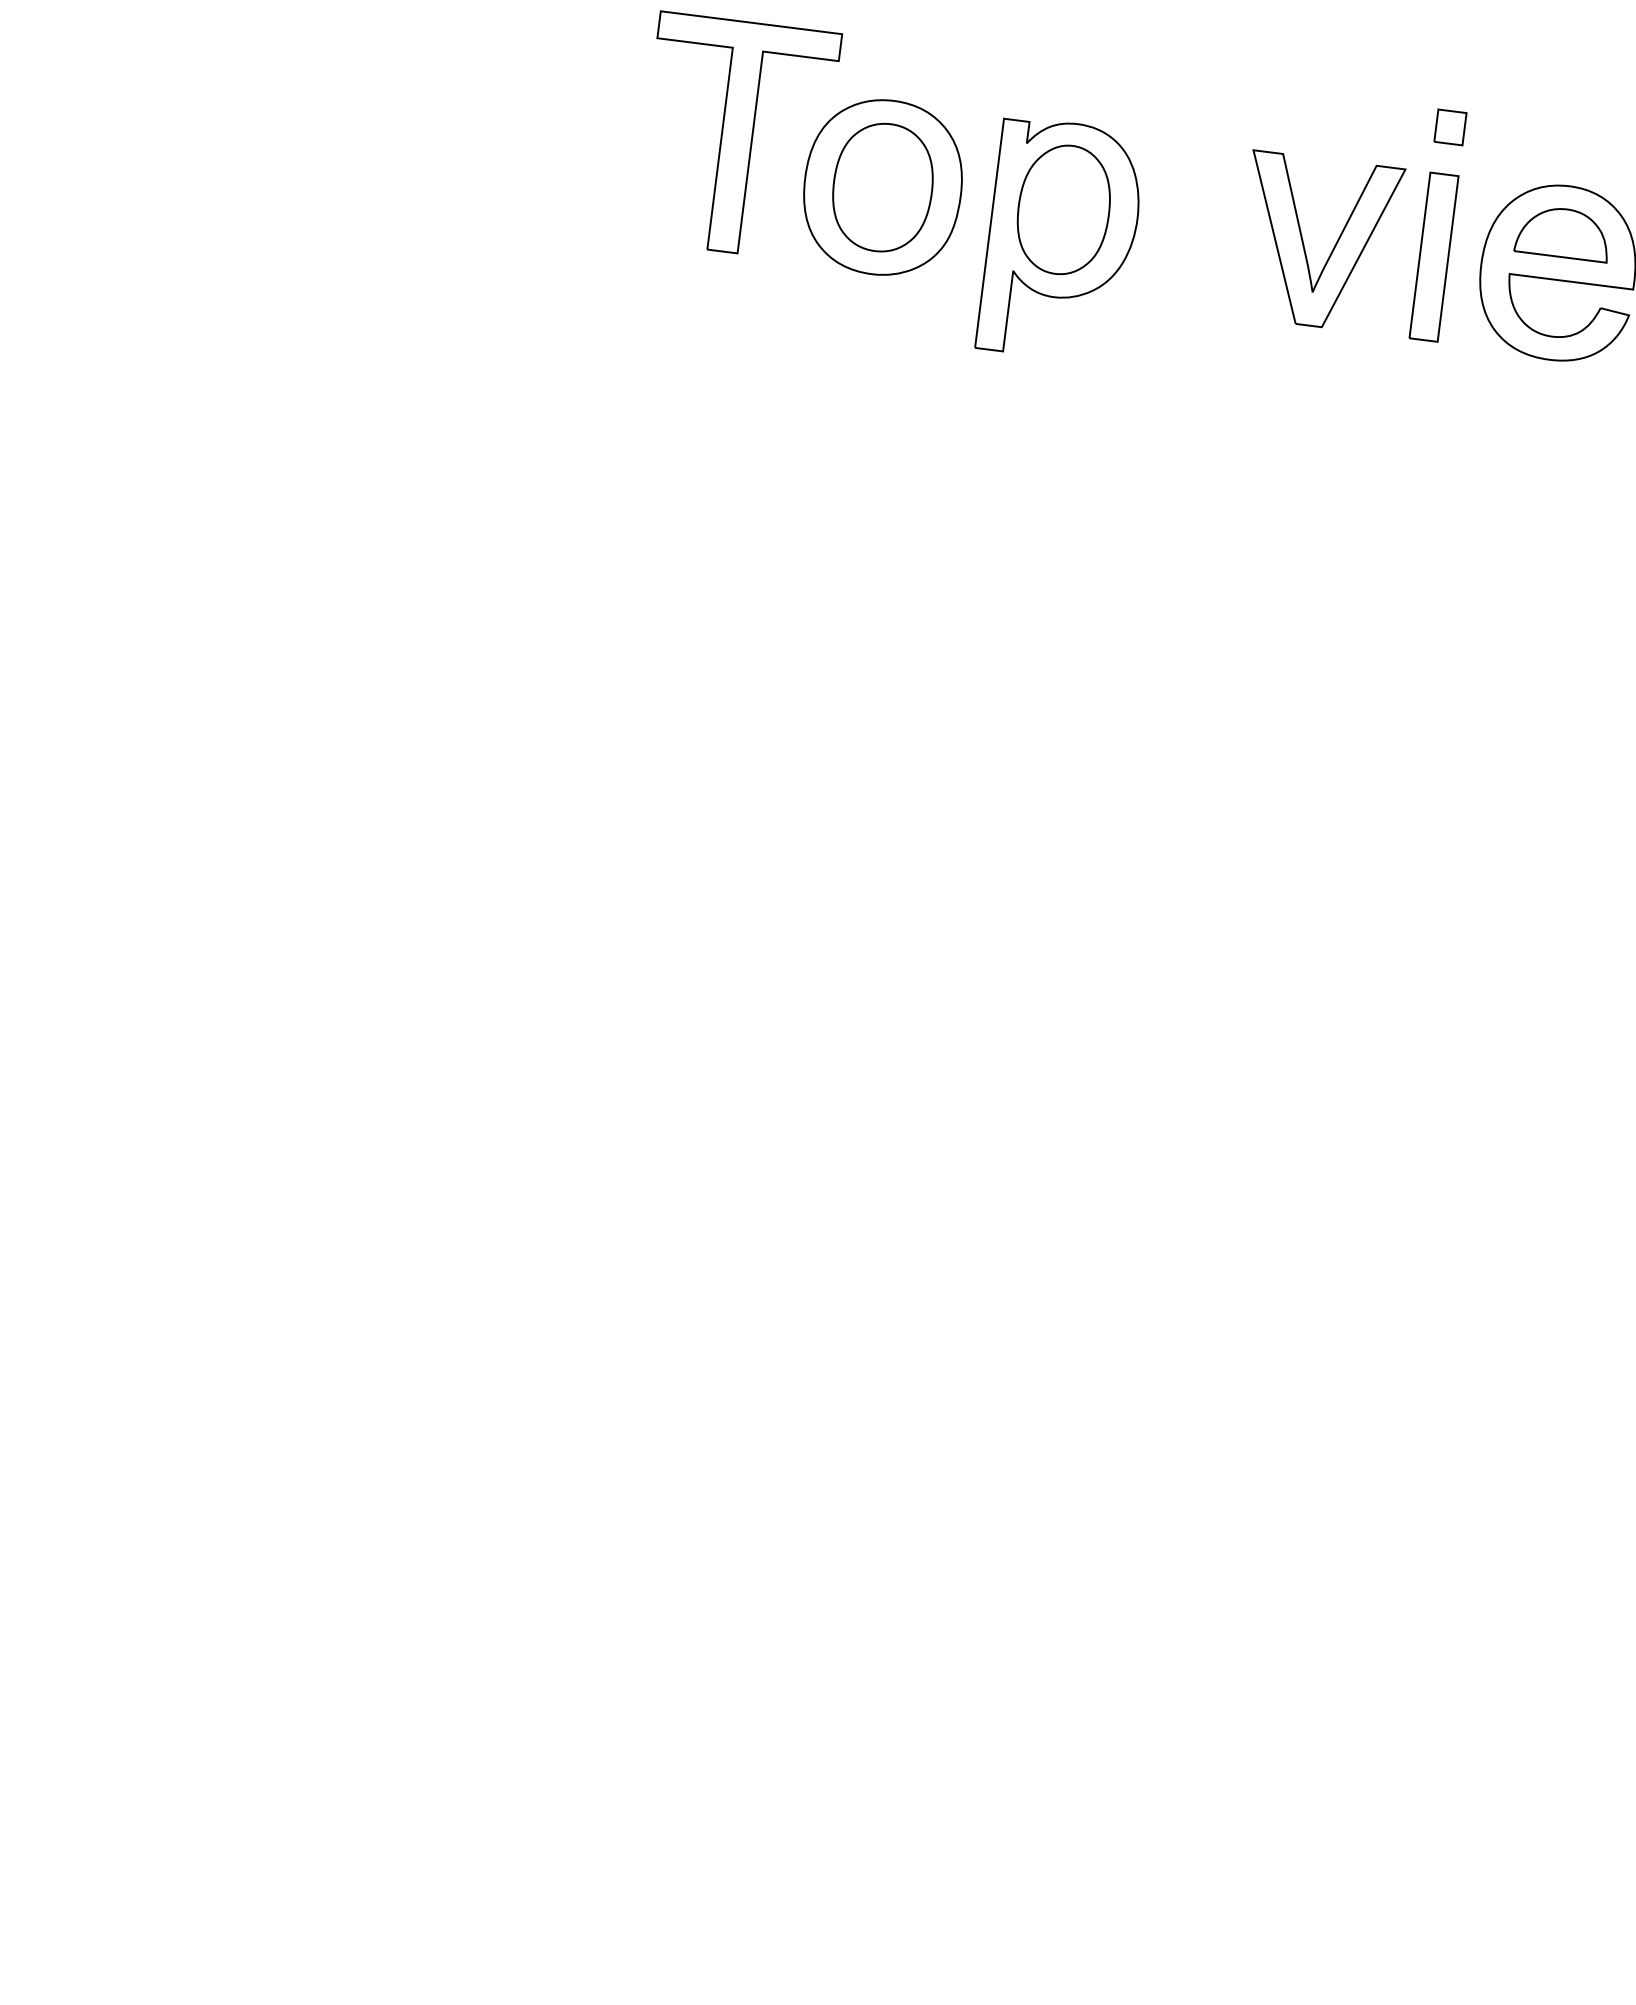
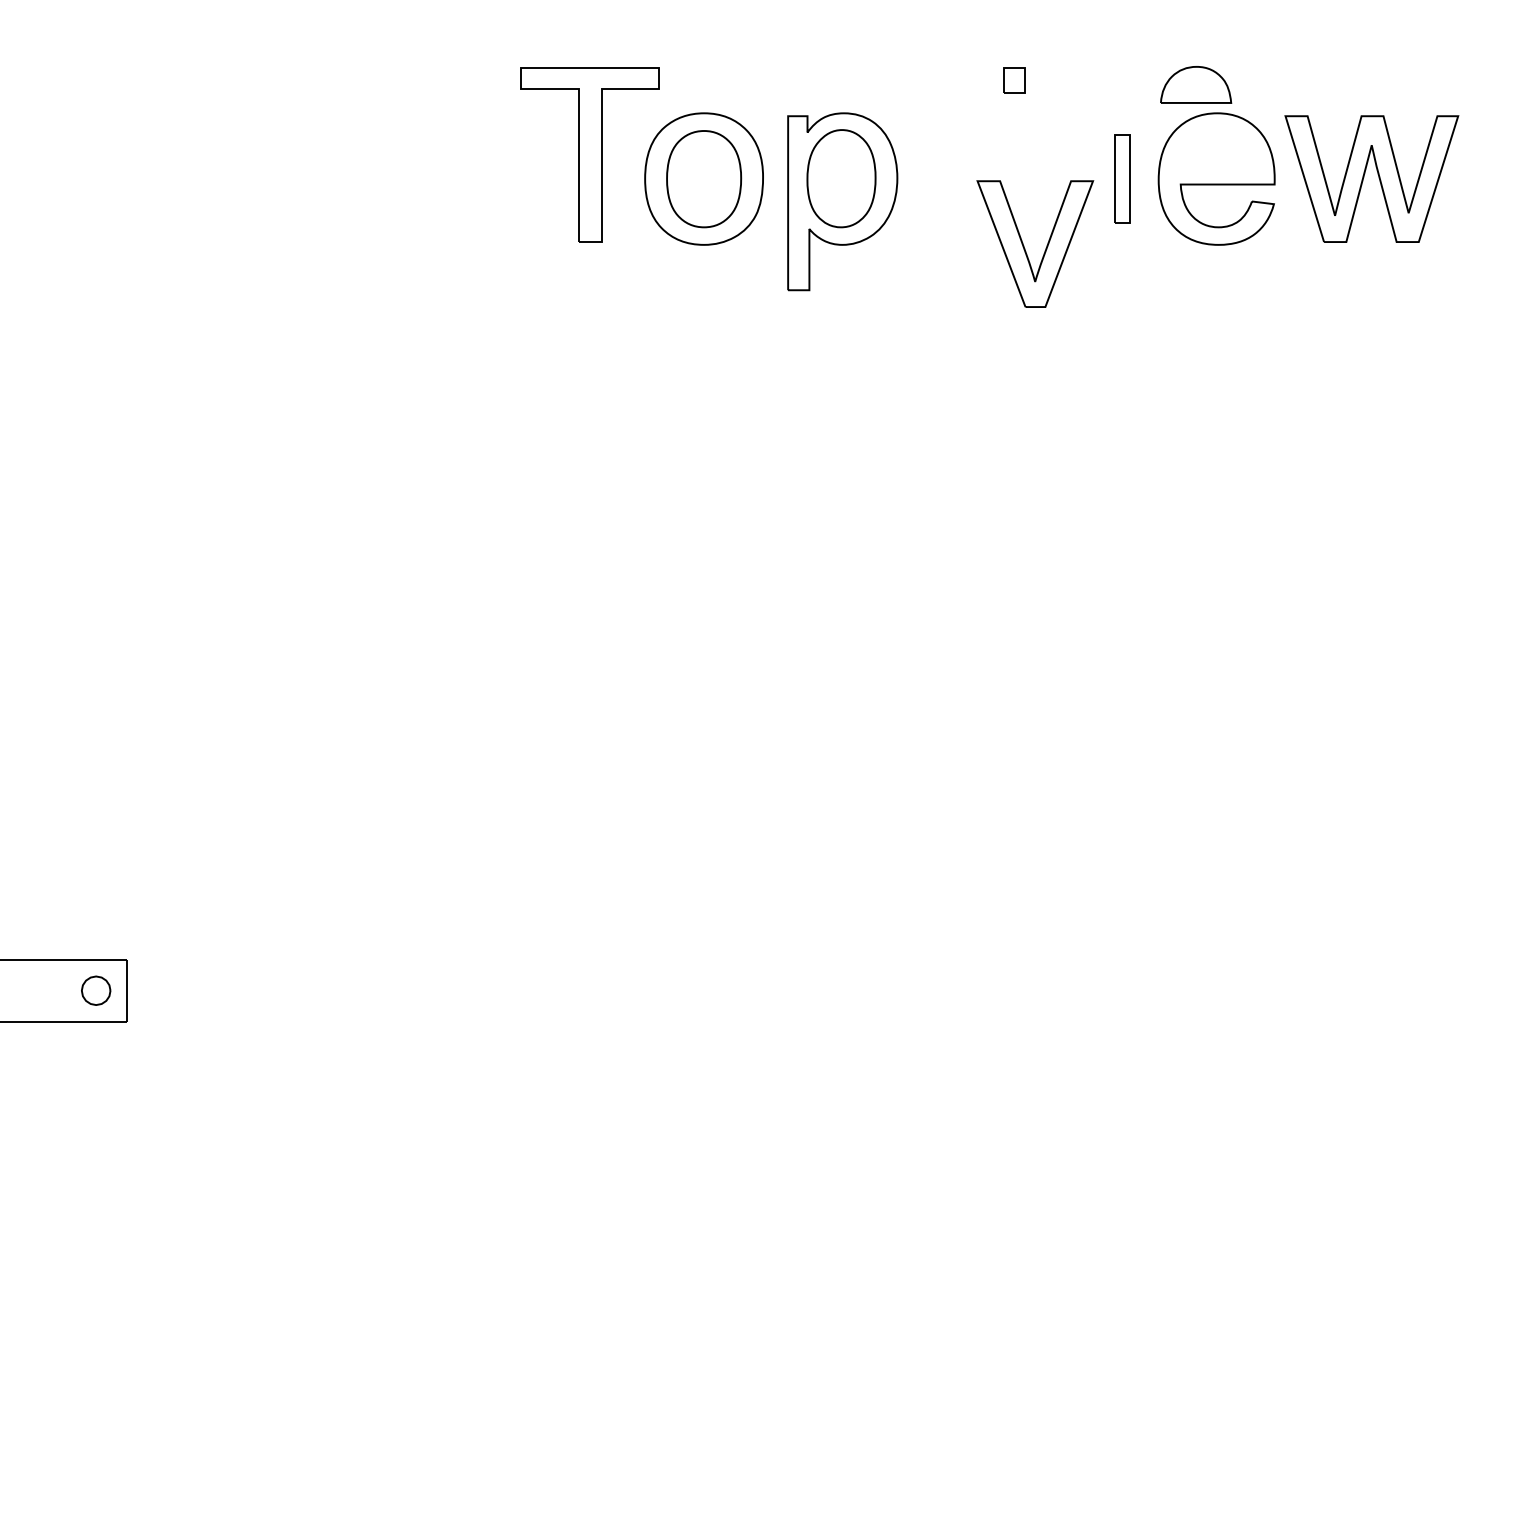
part: (1450, 127) -> (1014, 80), moved
part: (1564, 232) -> (1196, 84), moved
part: (1304, 242) -> (1024, 245), moved
part: (1433, 256) -> (1122, 178), size x0.7

